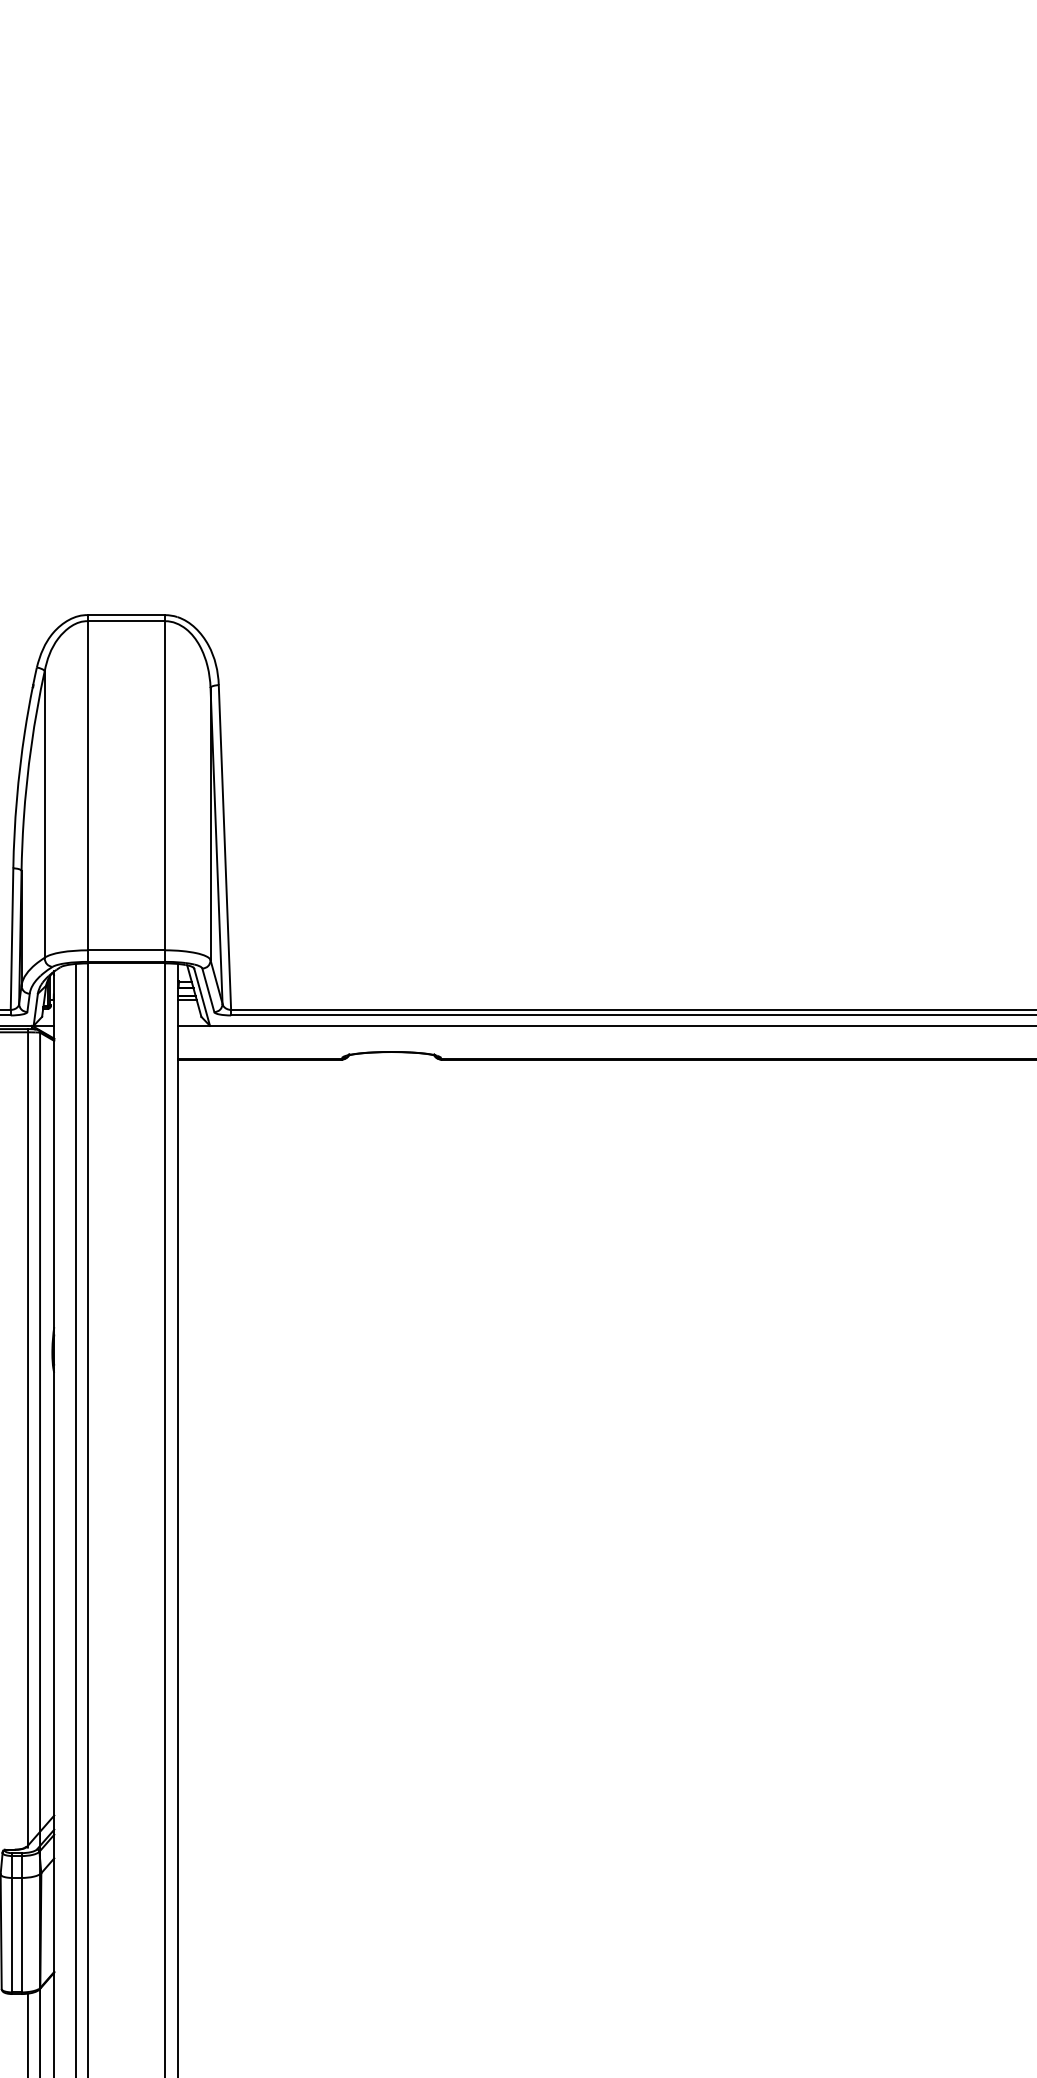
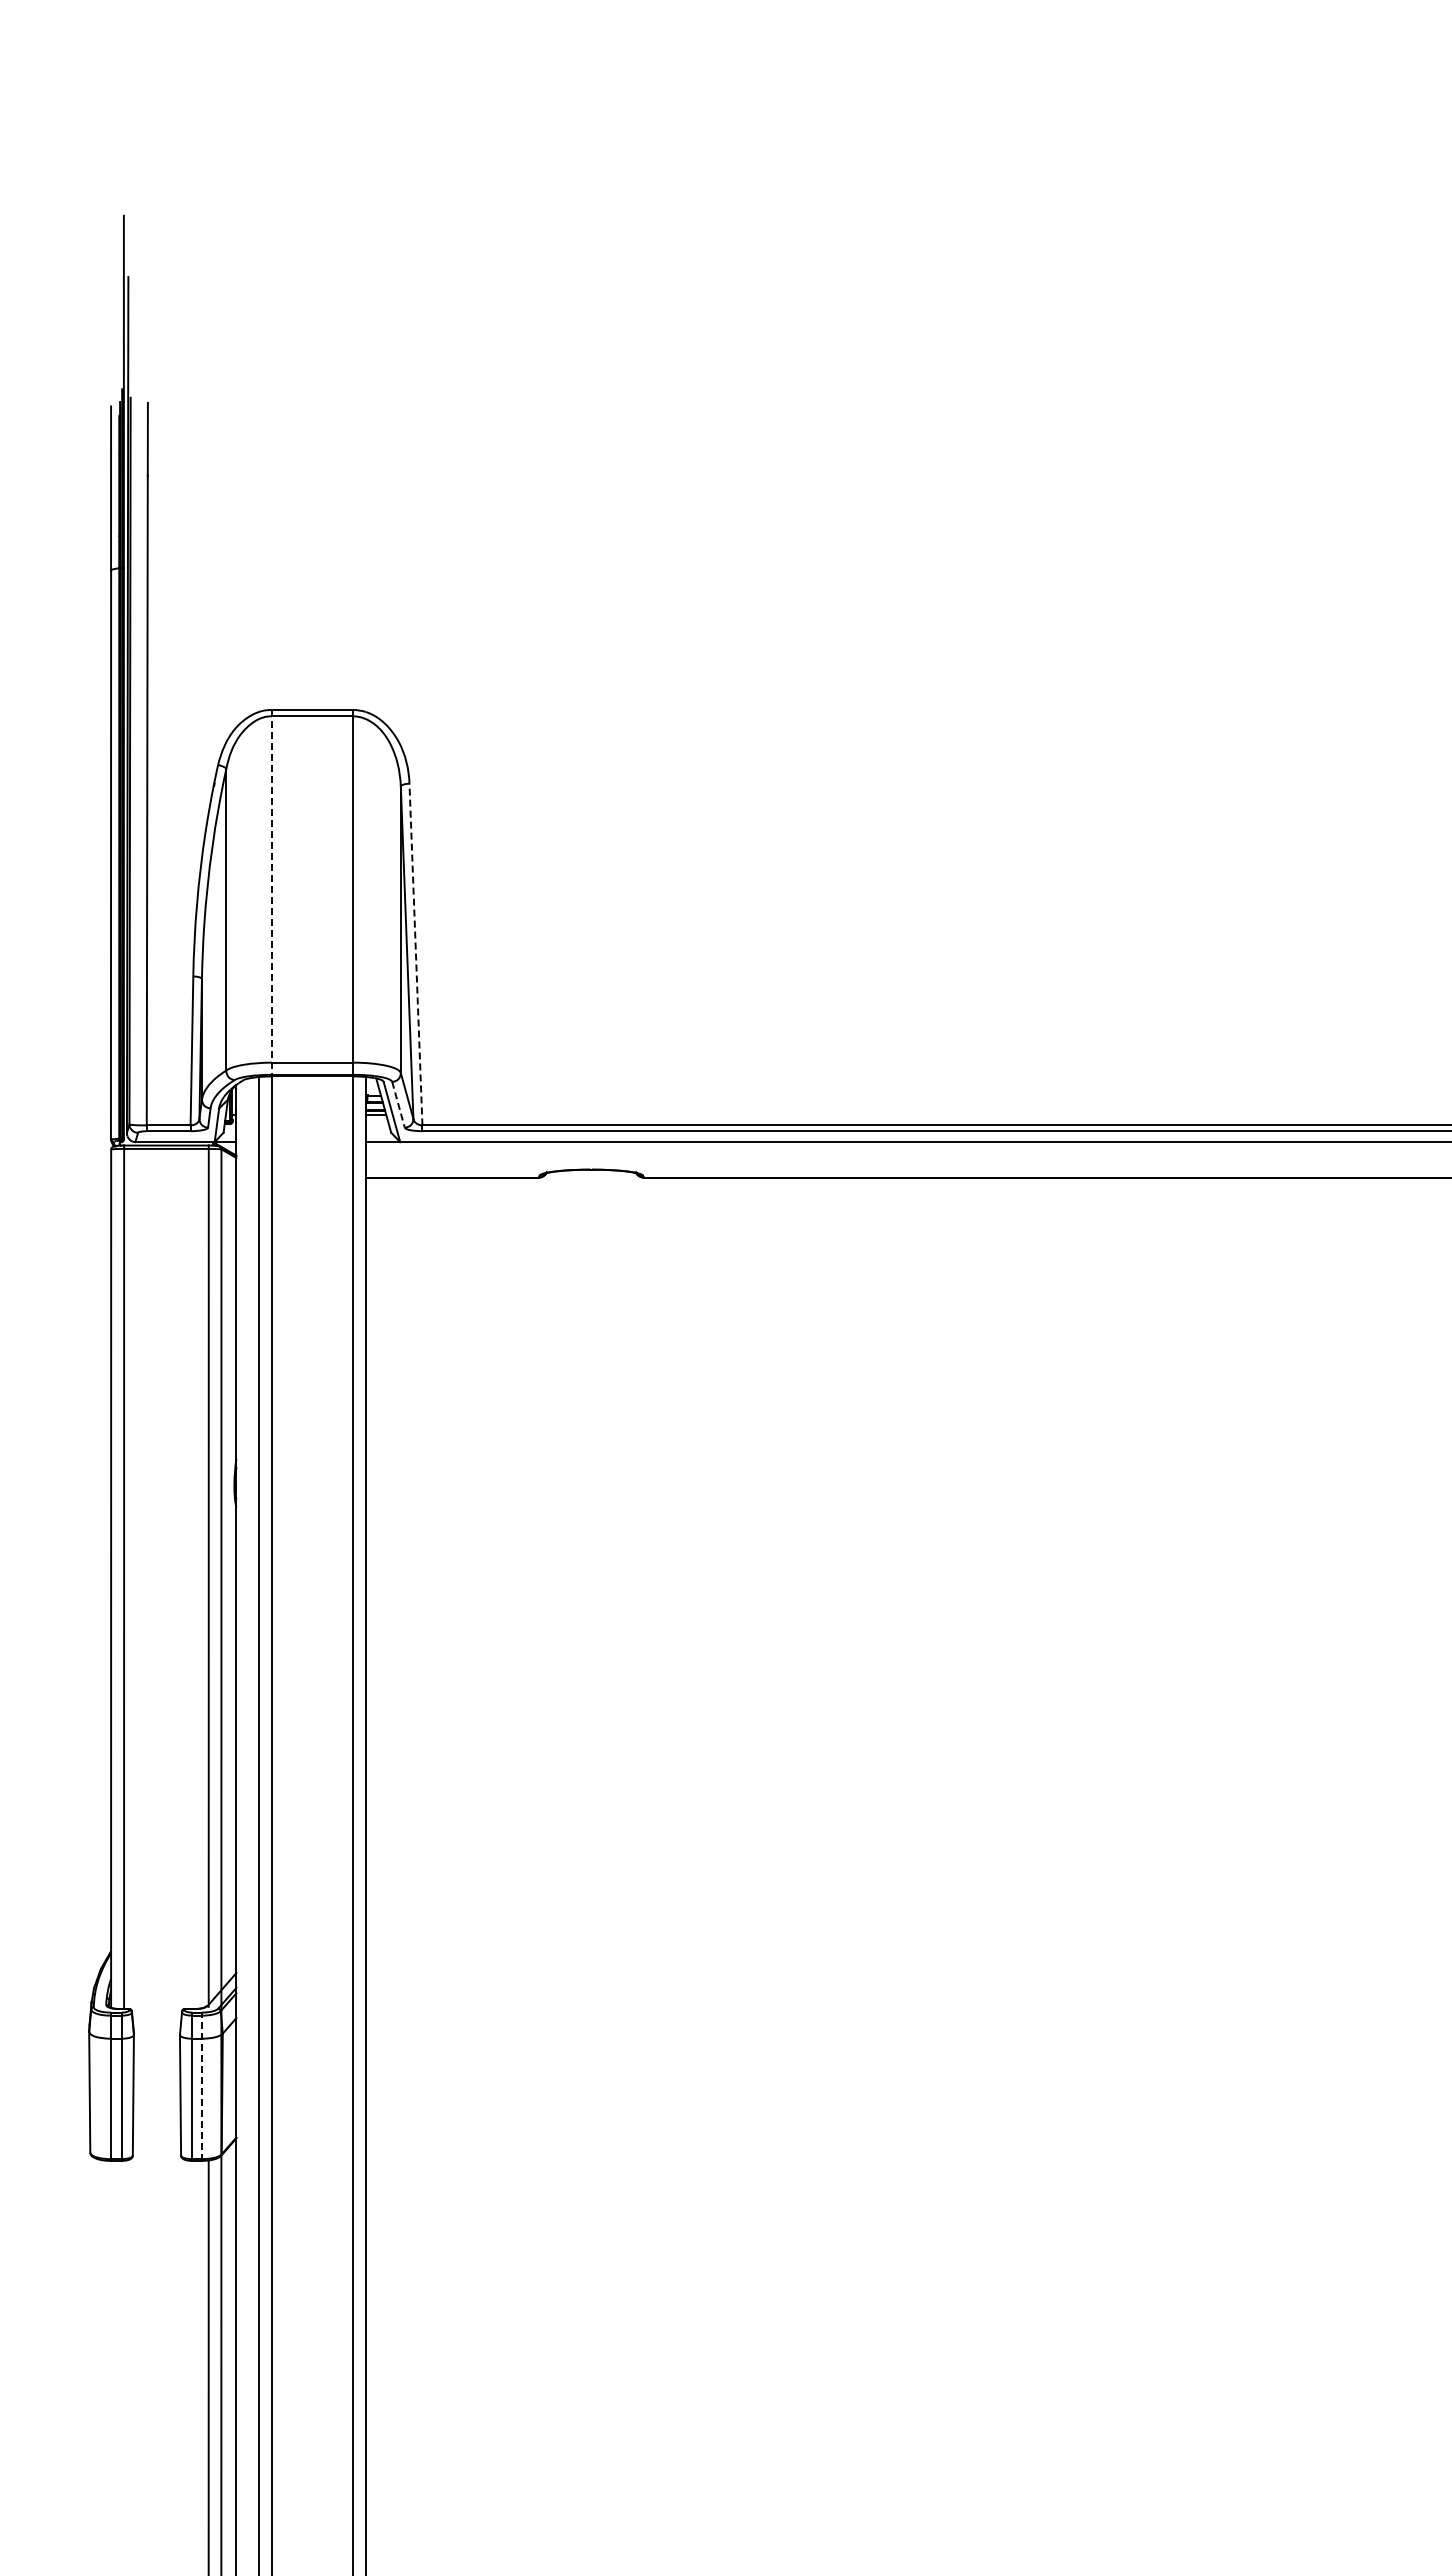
line: (87, 788) -> (271, 892), solid -> dashed
line: (224, 847) -> (415, 954), solid -> dashed
line: (208, 990) -> (398, 1104), solid -> dashed
line: (21, 1923) -> (201, 2086), solid -> dashed

